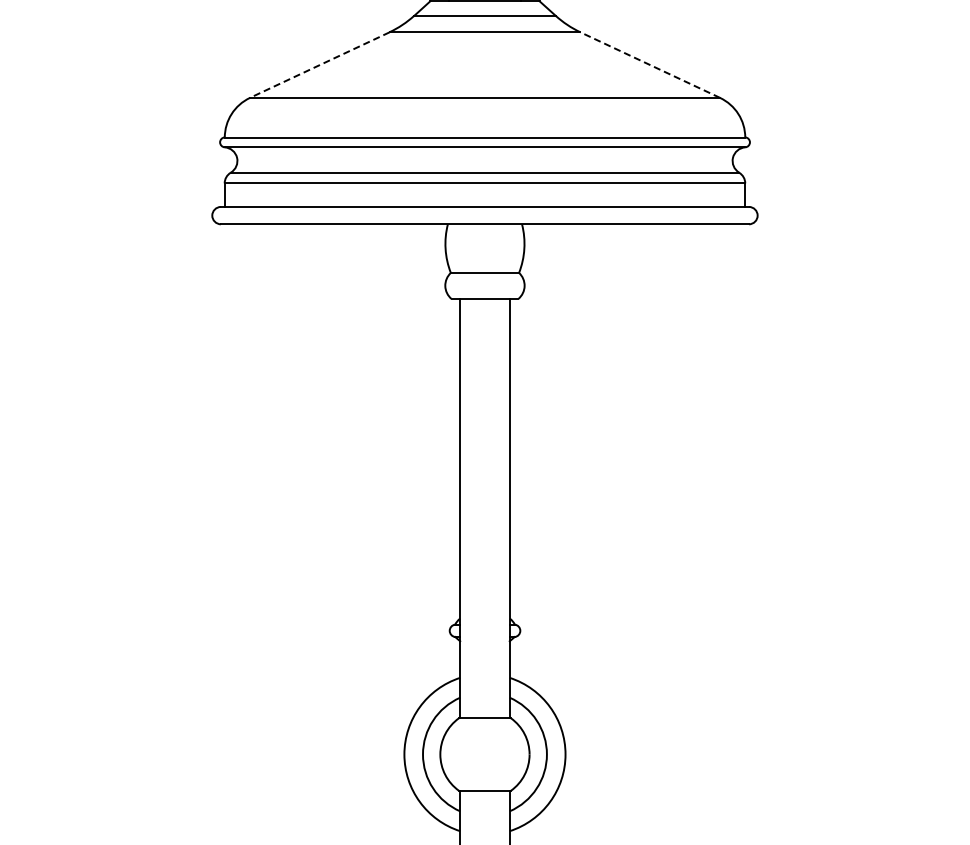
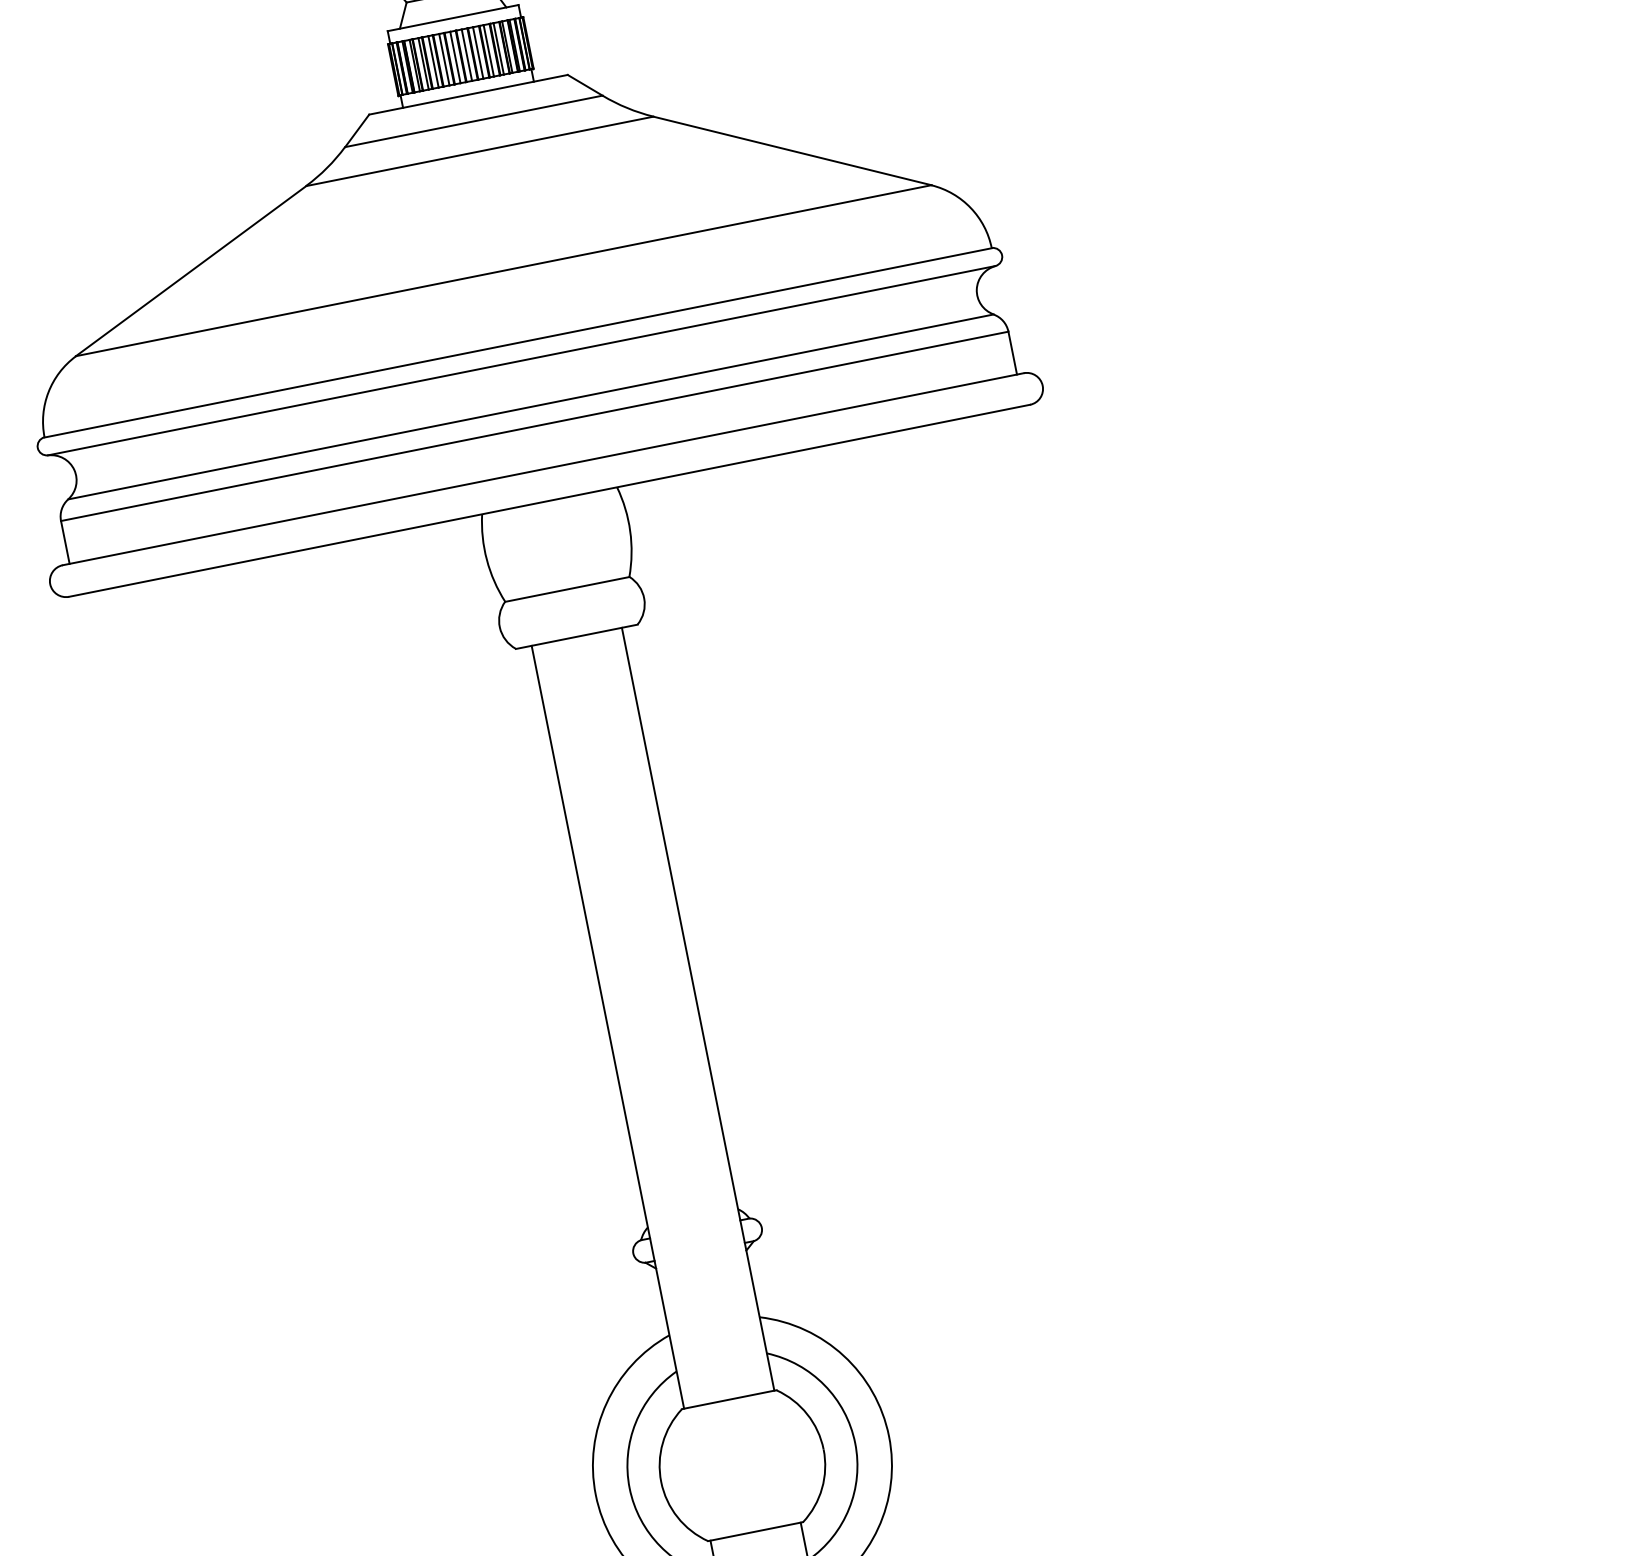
line: (649, 64) -> (790, 150), dashed -> solid
line: (319, 65) -> (190, 271), dashed -> solid

